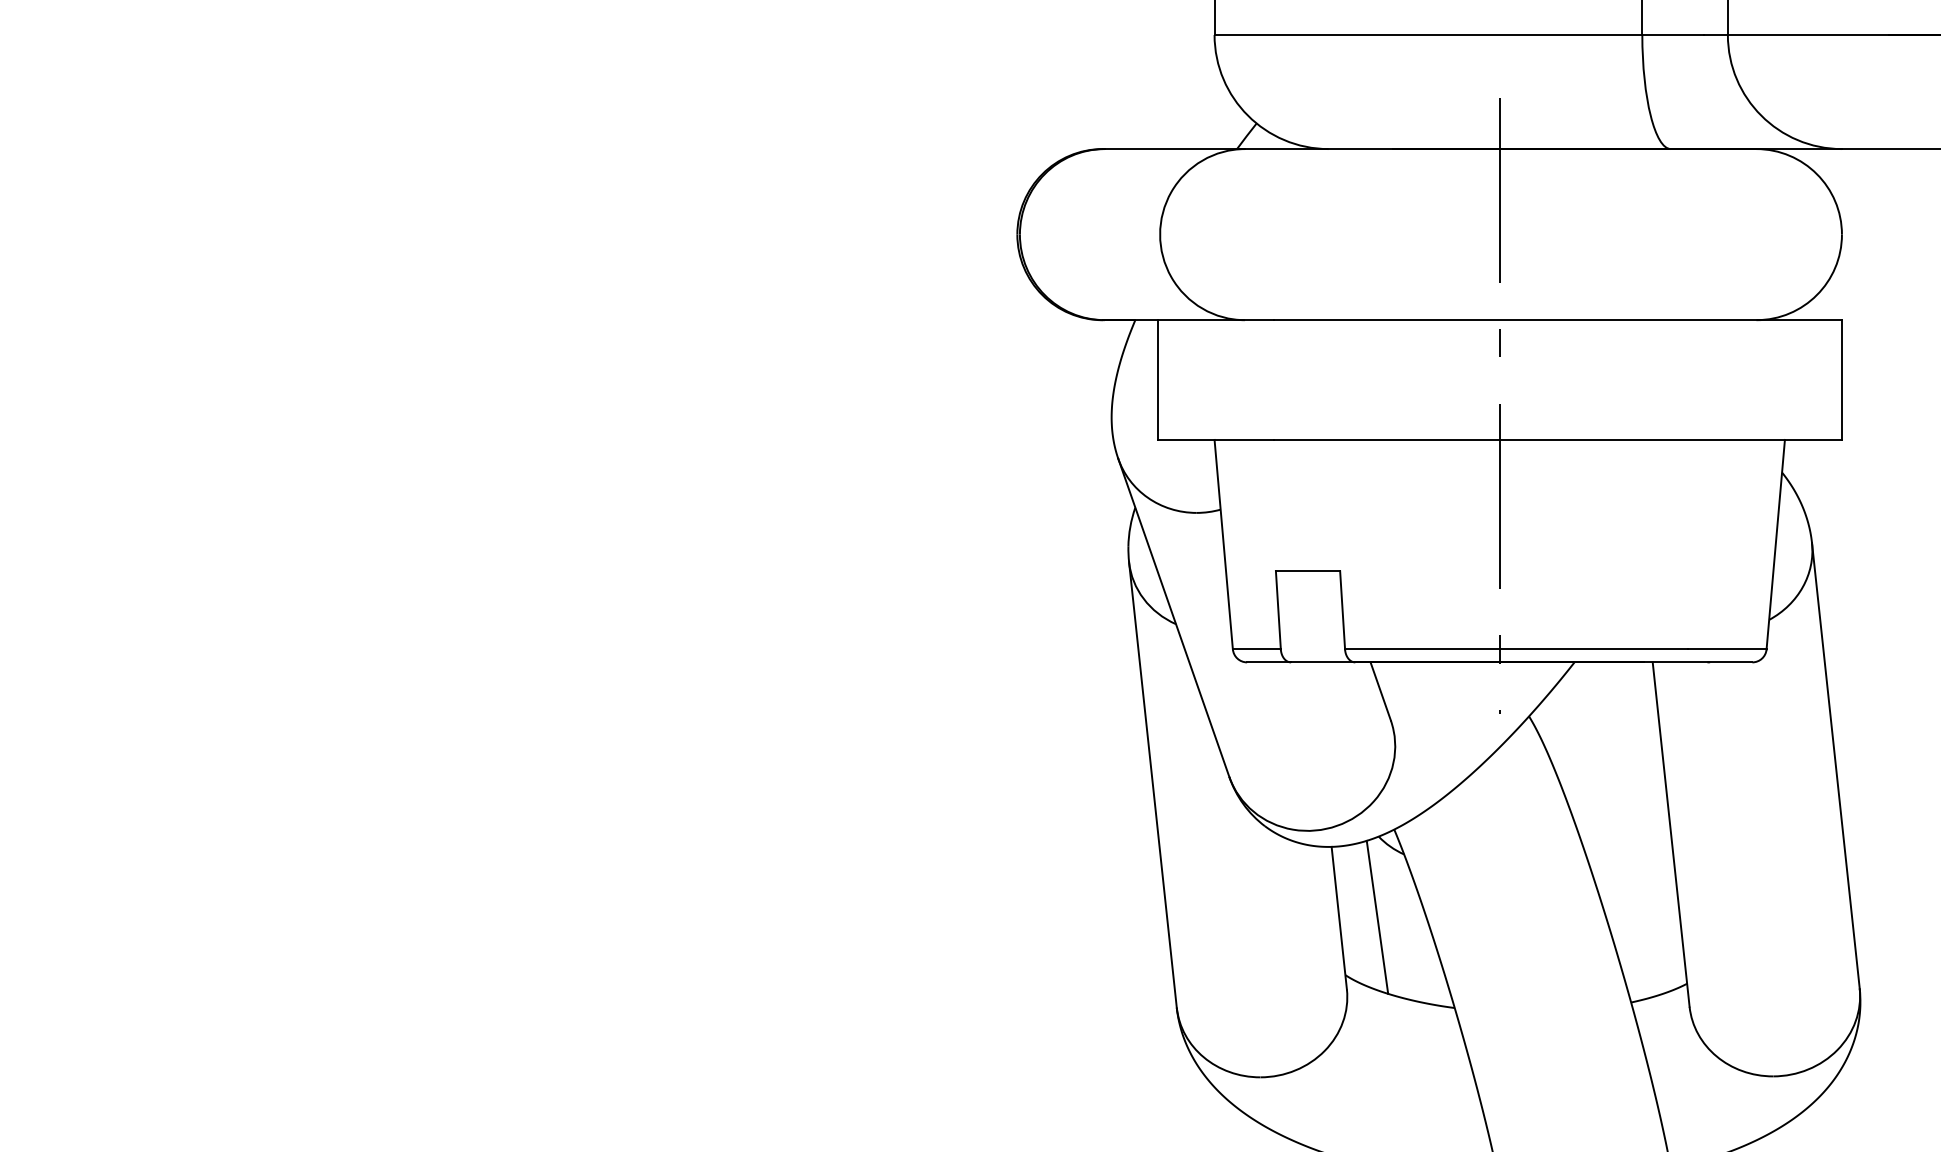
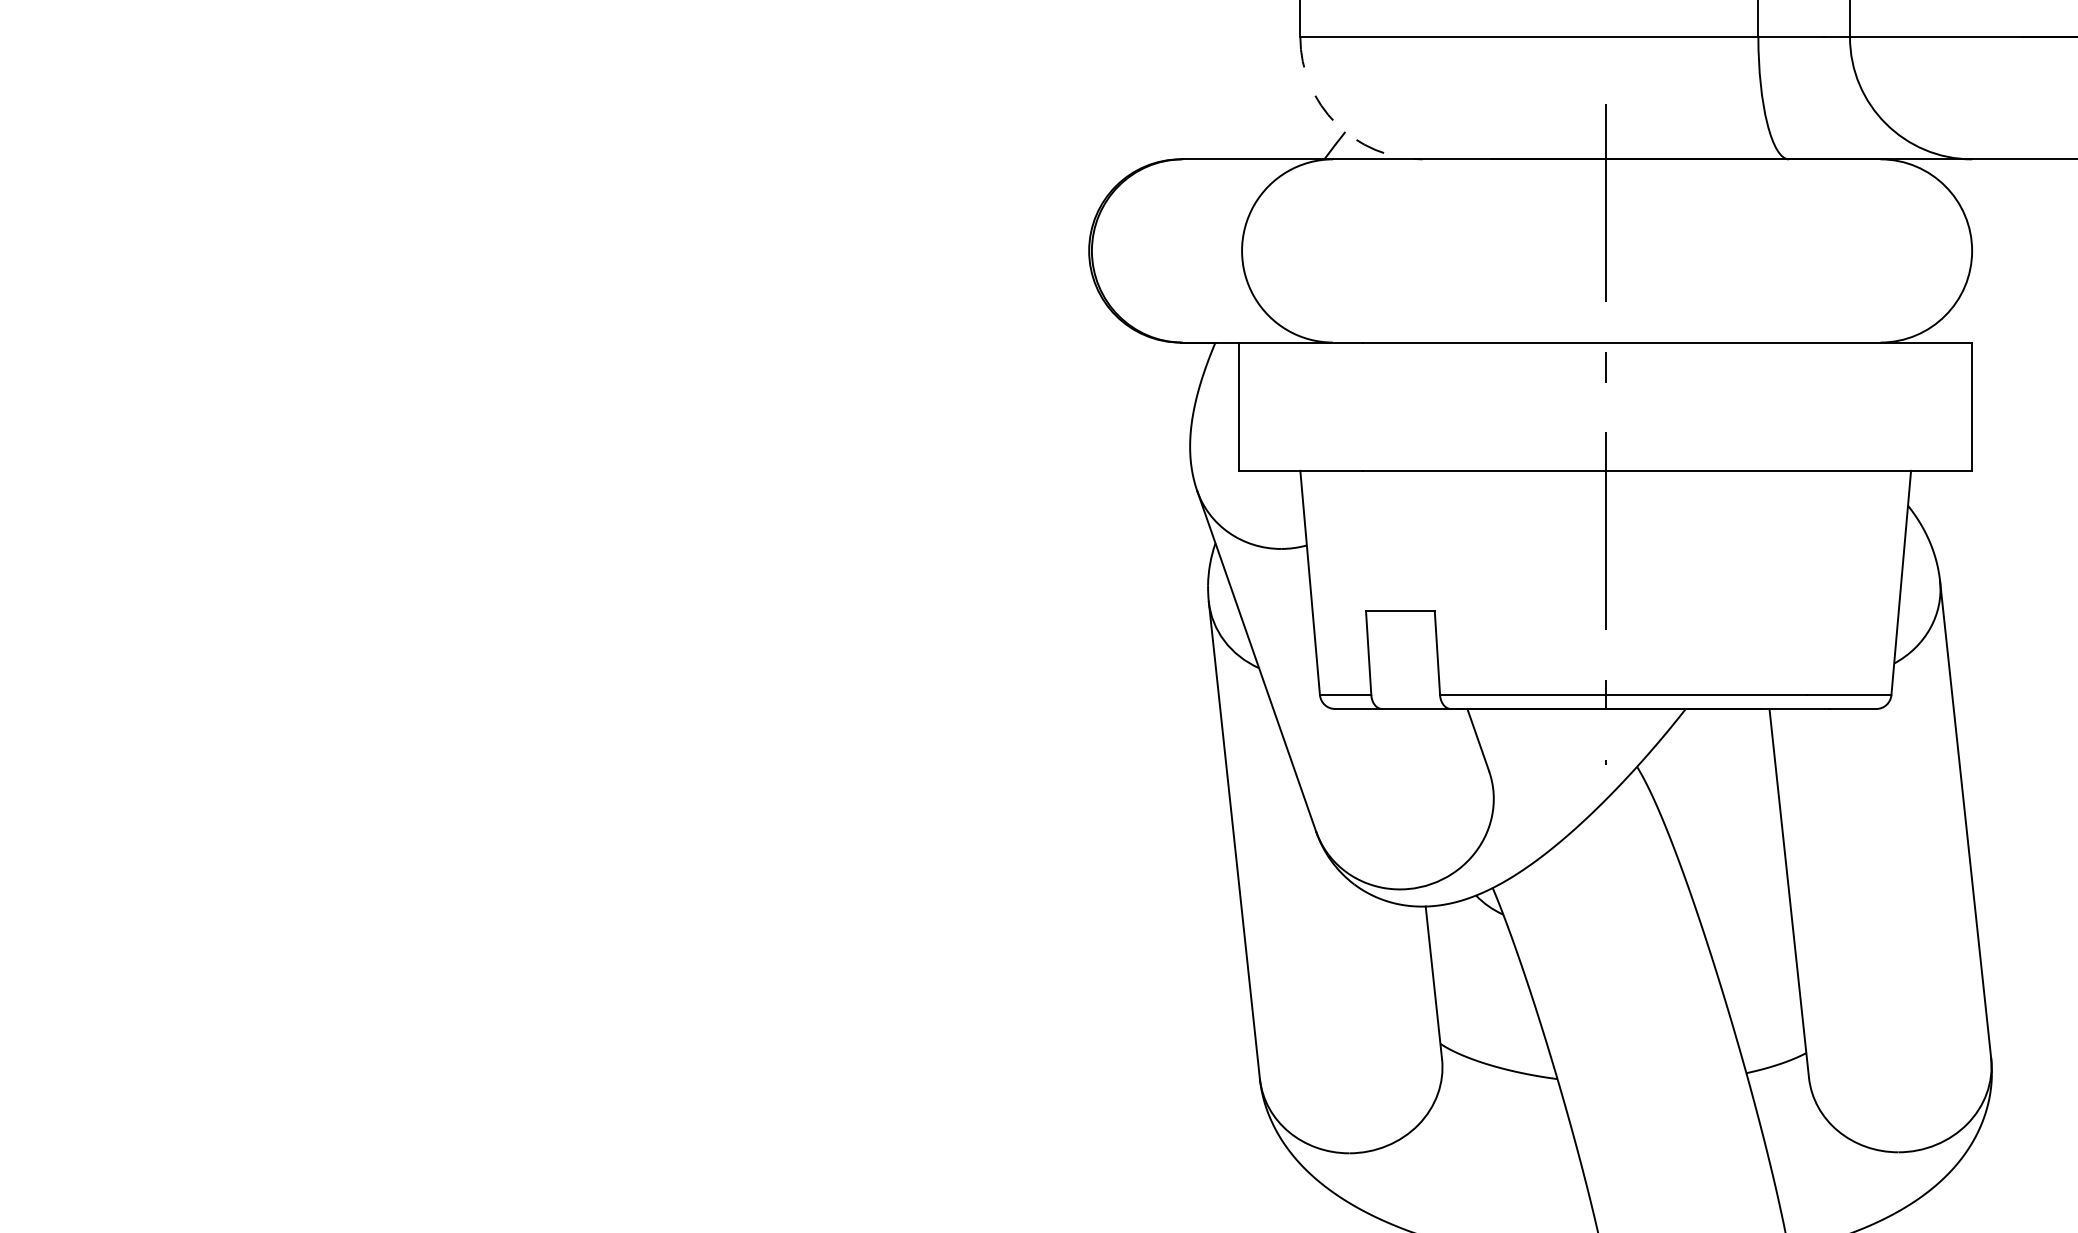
arc: (1248, 115) -> (1336, 123), solid -> dashed
line: (1377, 916) -> (1474, 981), removed

